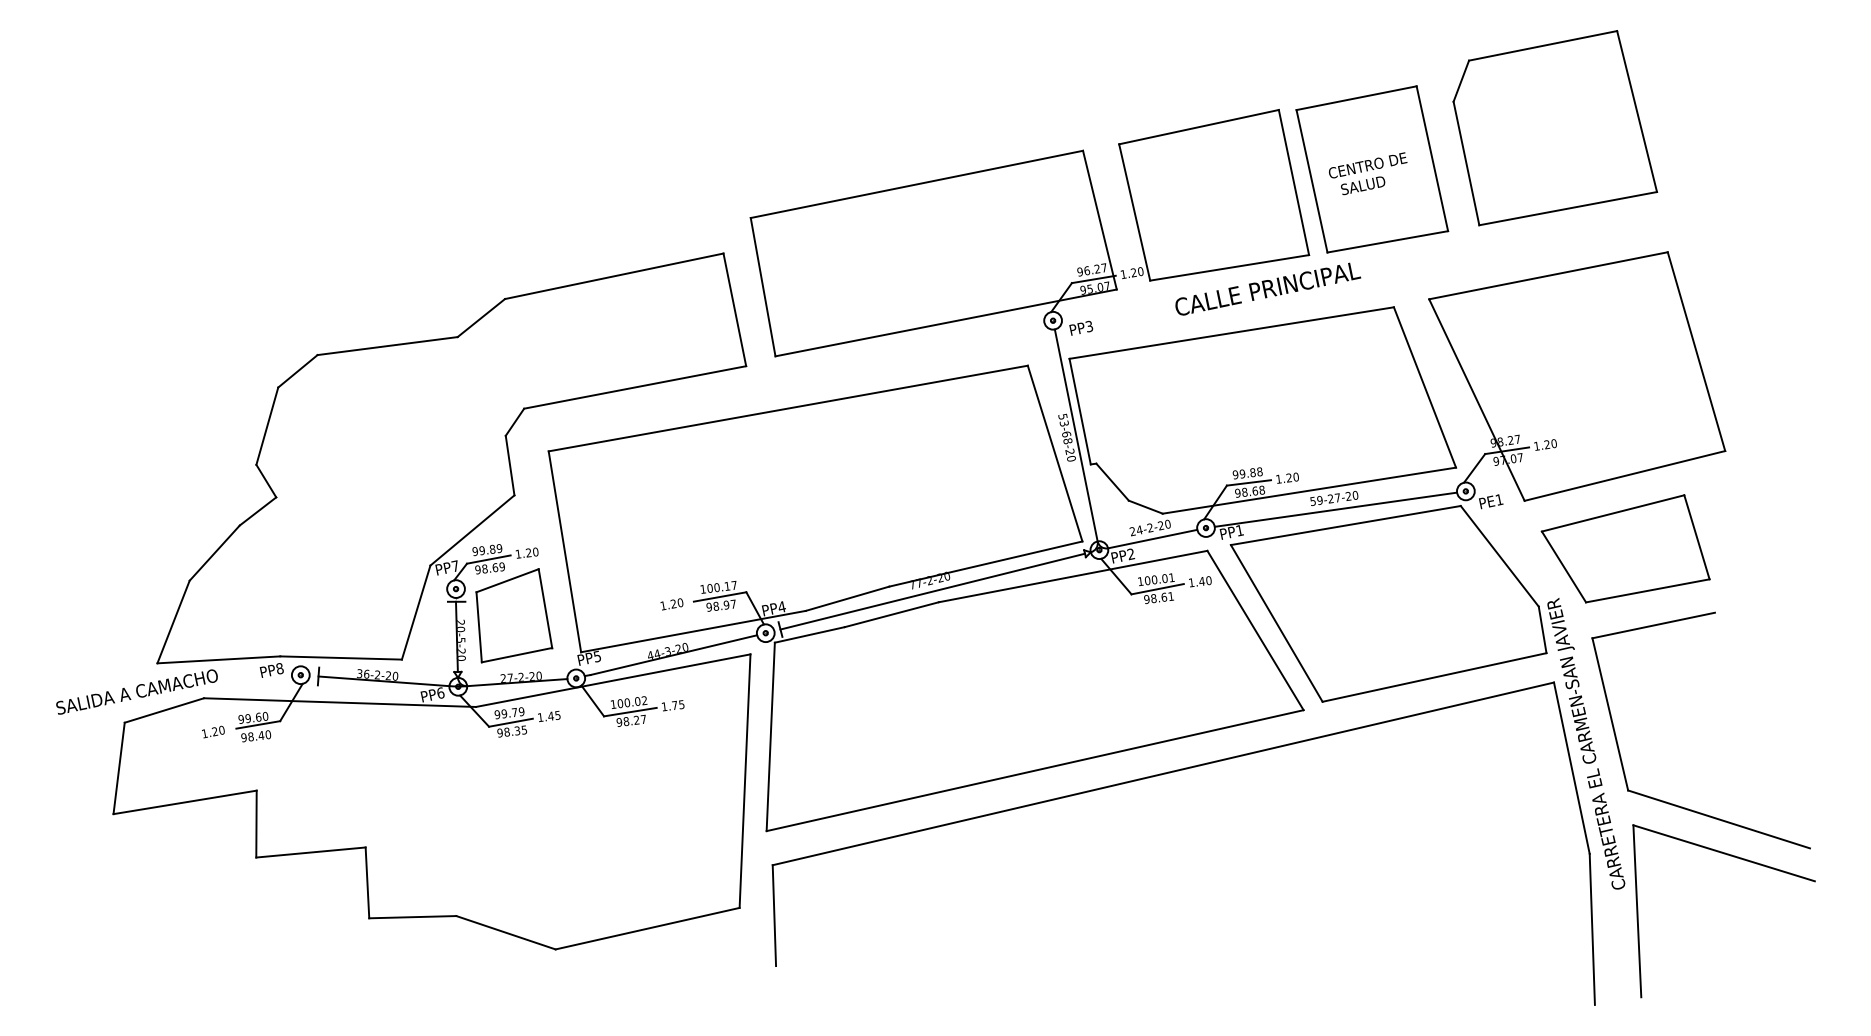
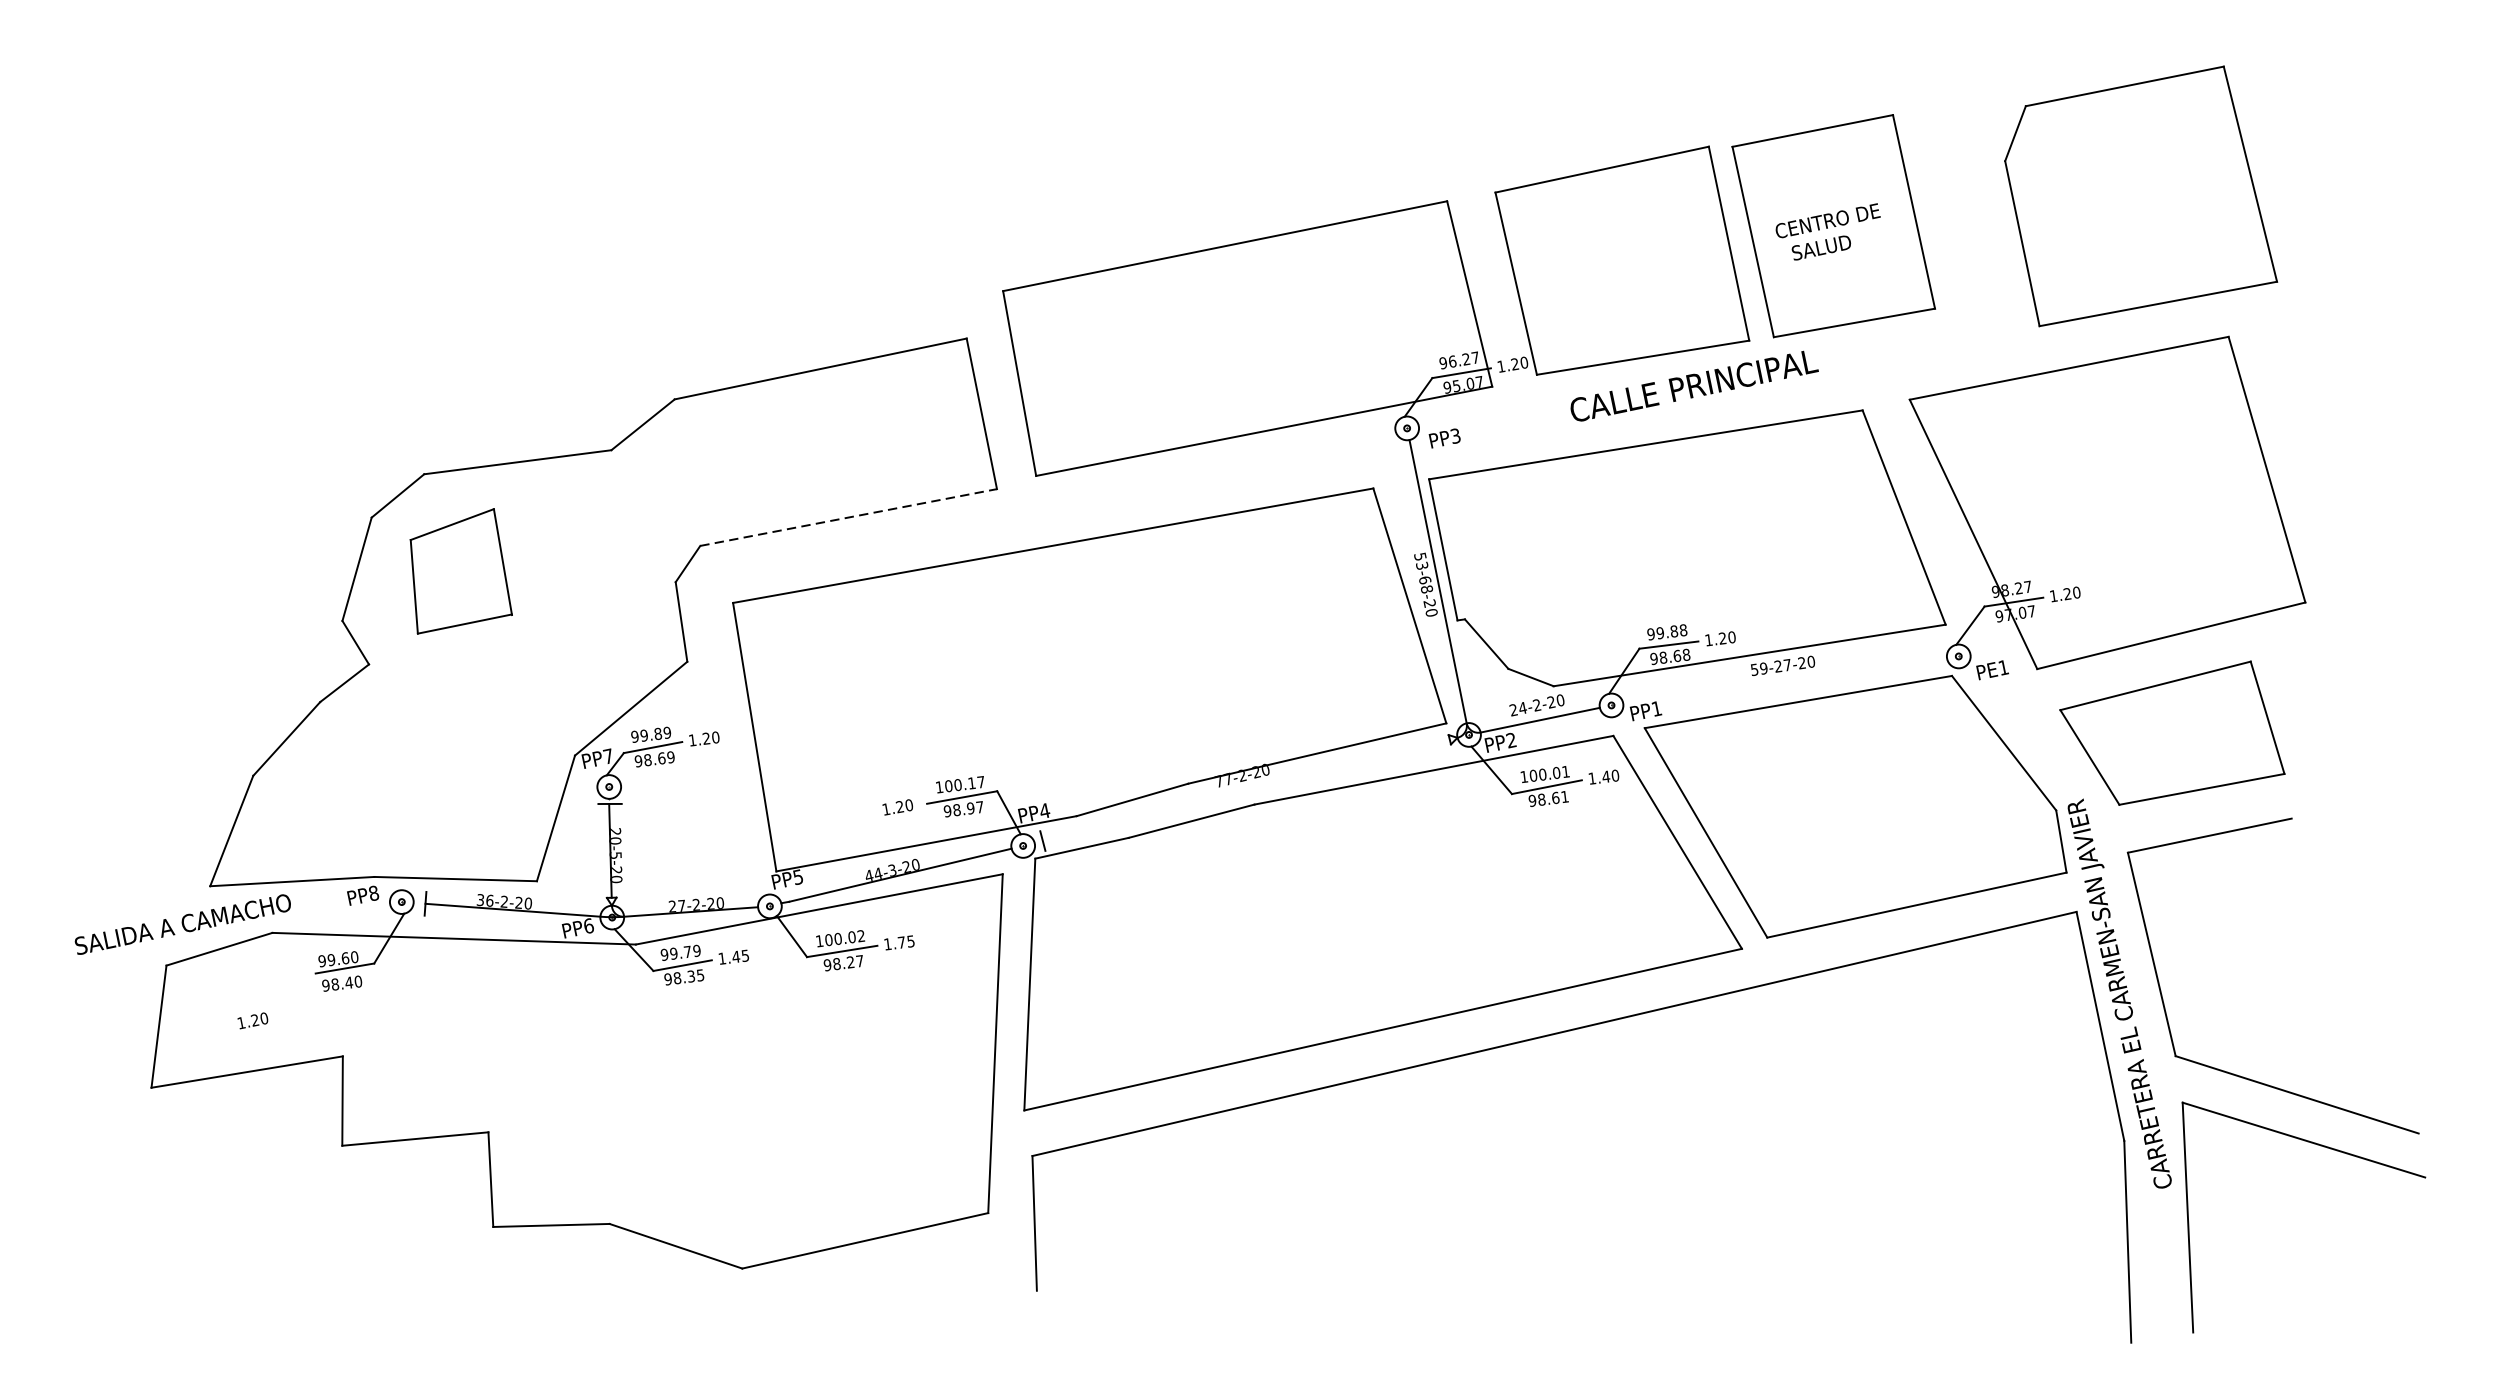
part: (1555, 128) -> (2141, 196), moved
line: (635, 387) -> (849, 517), solid -> dashed
line: (1335, 509) -> (1784, 680), removed
line: (932, 591) -> (1245, 790), removed
part: (514, 615) -> (461, 571), moved
text: (213, 731) -> (253, 1020), moved

